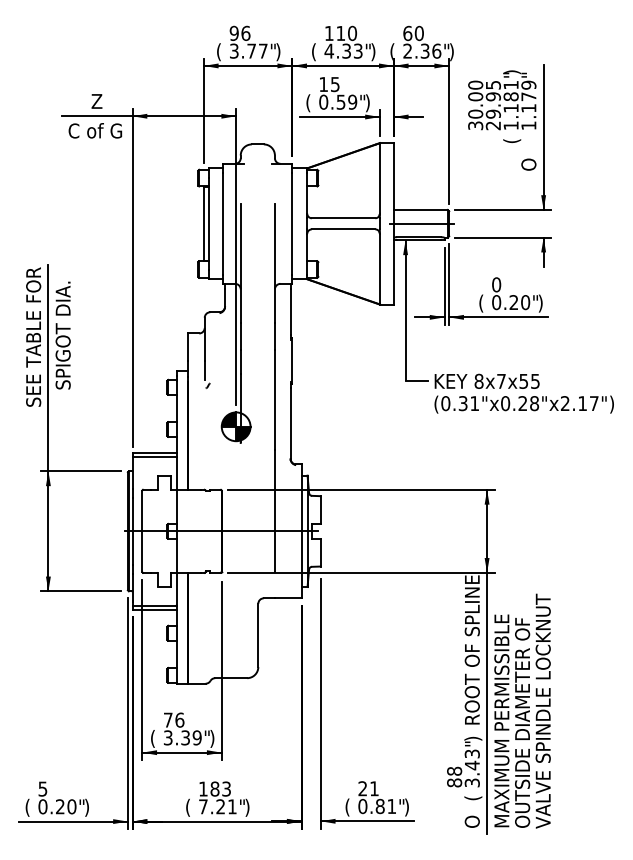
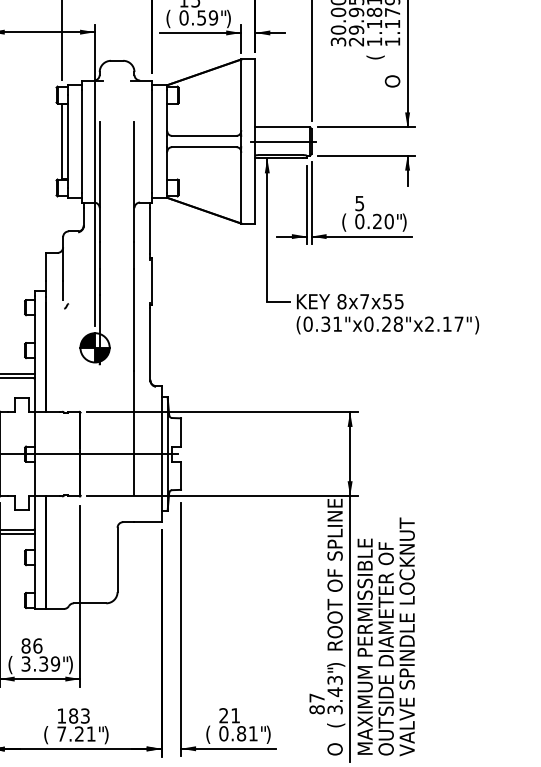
text: (496, 284) -> (359, 203), 0 -> 5
text: (167, 719) -> (25, 645), 76 -> 86
text: (454, 770) -> (317, 697), 88 -> 87

